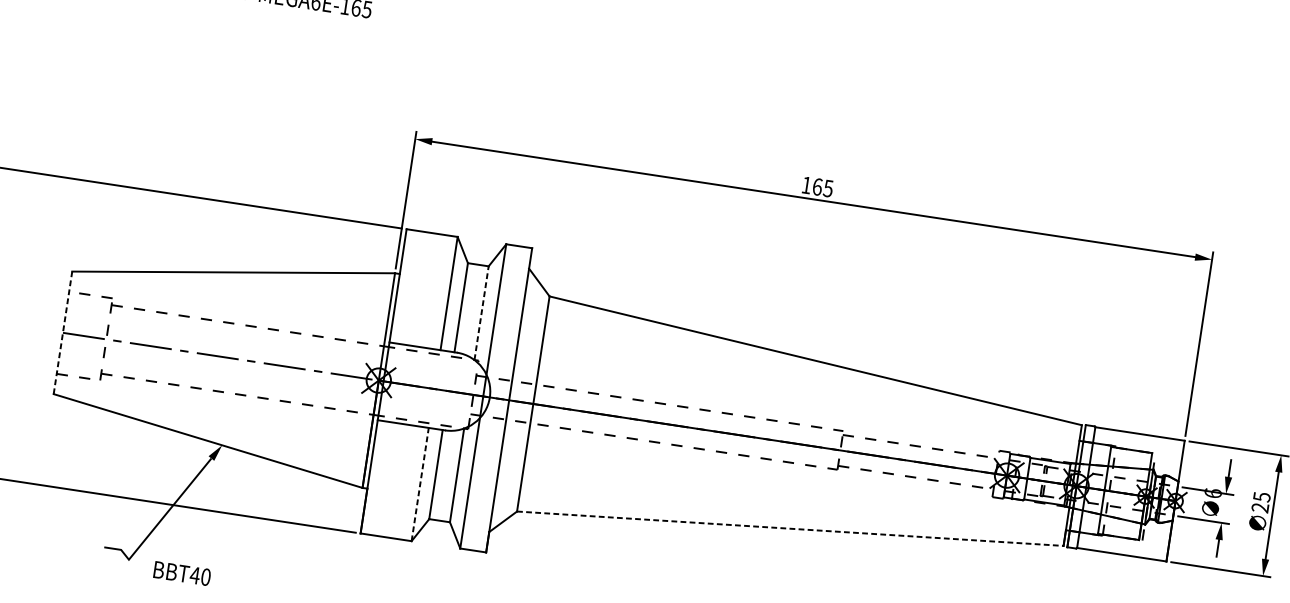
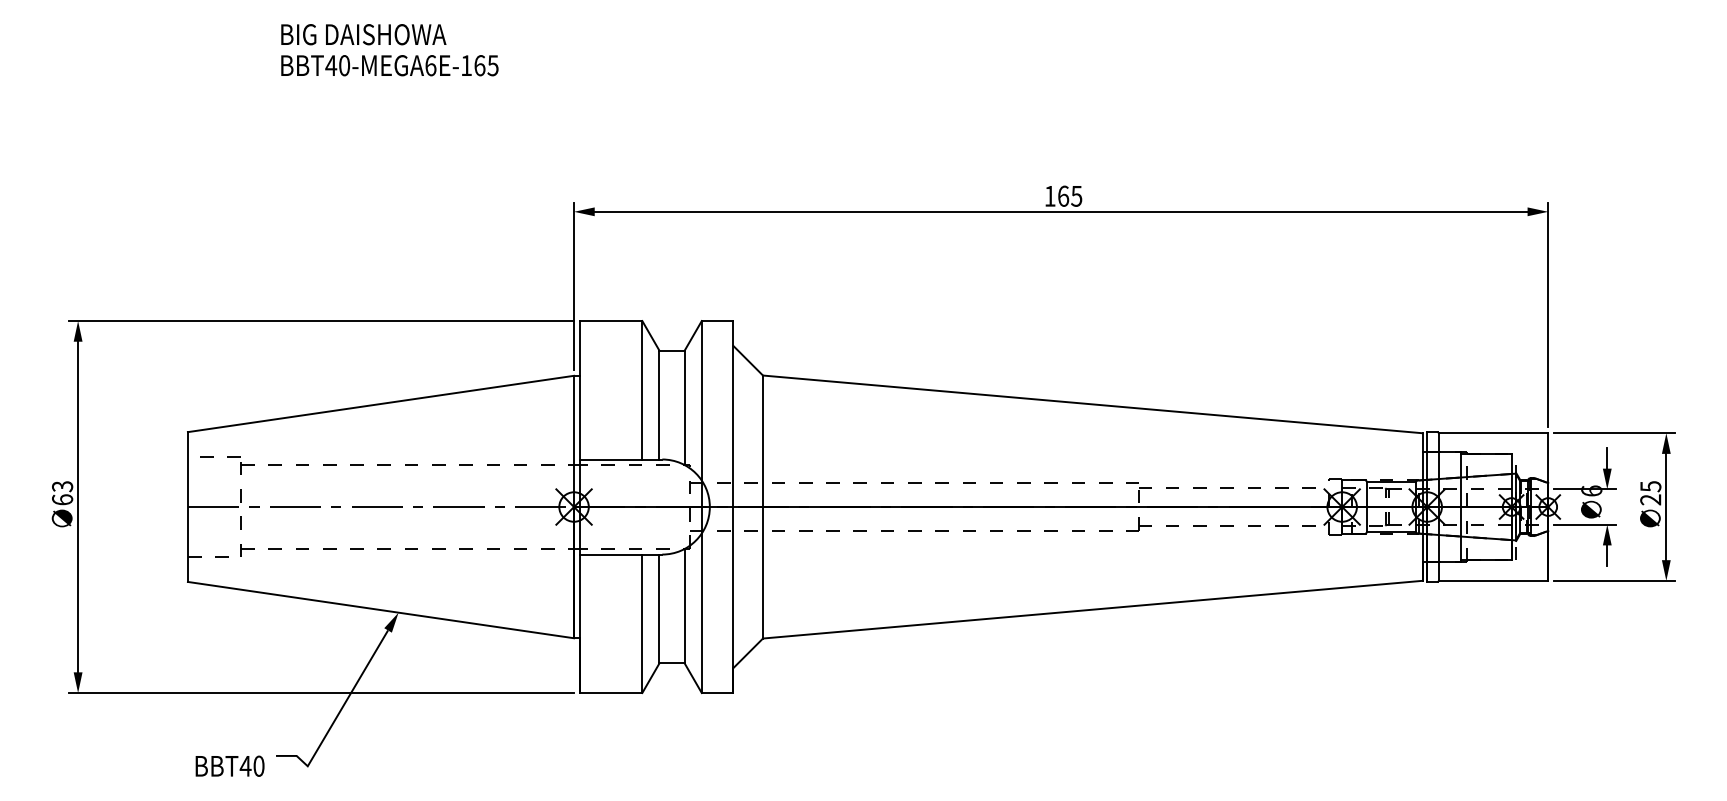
line: (481, 312) -> (684, 407), dashed -> solid
line: (62, 333) -> (187, 507), dashed -> solid
line: (420, 484) -> (642, 623), dashed -> solid
line: (790, 528) -> (1093, 609), dashed -> solid
text: (181, 572) -> (229, 765), moved

